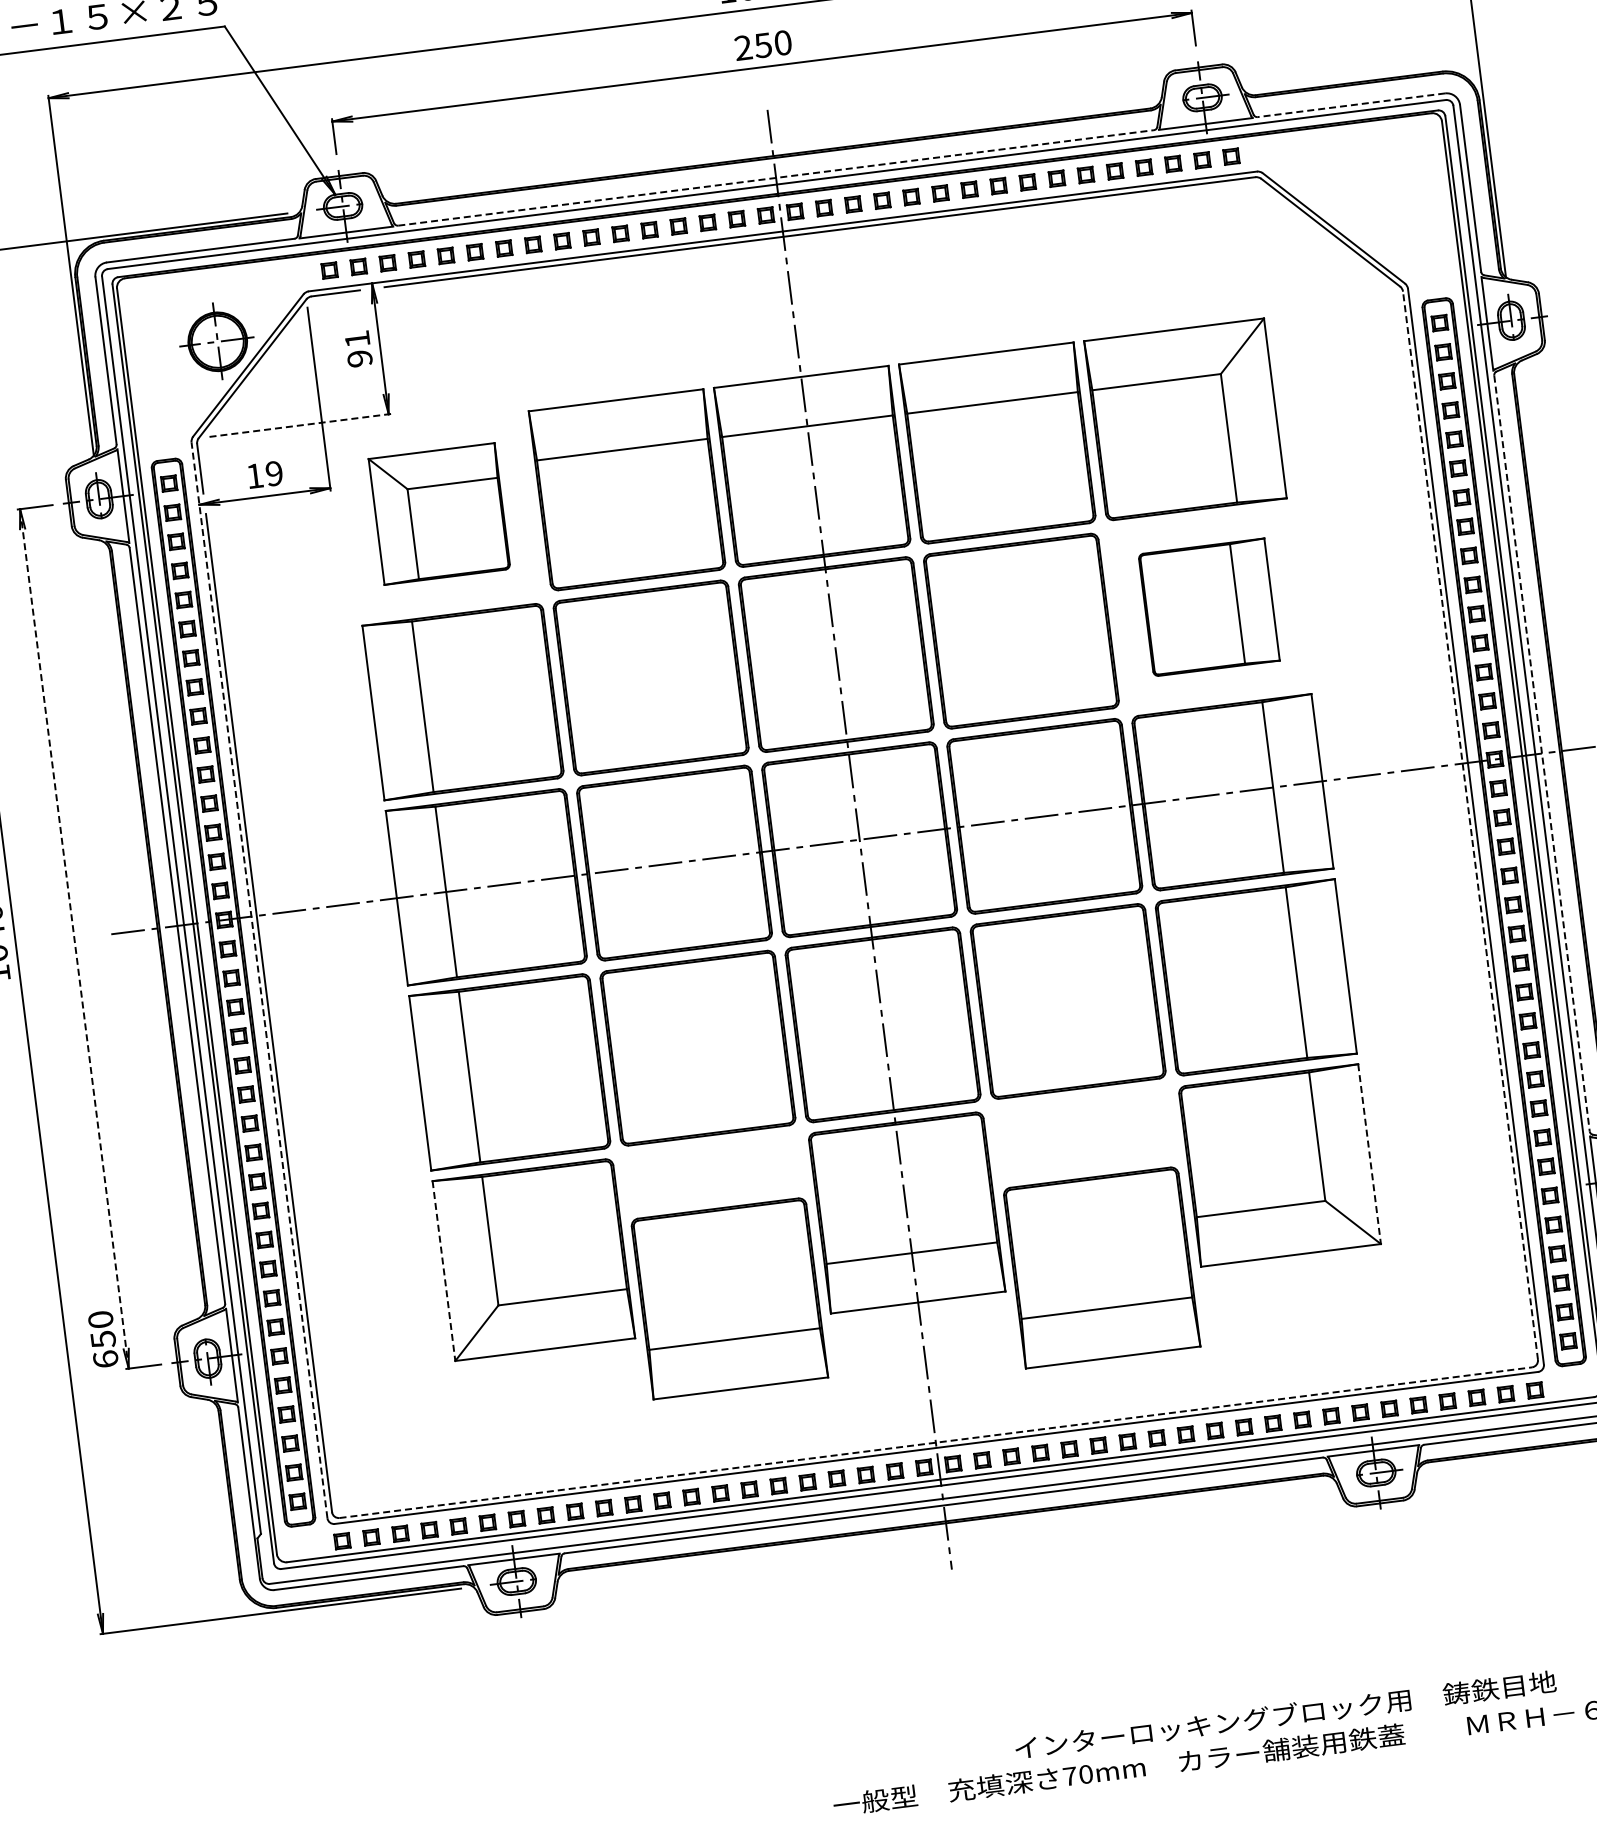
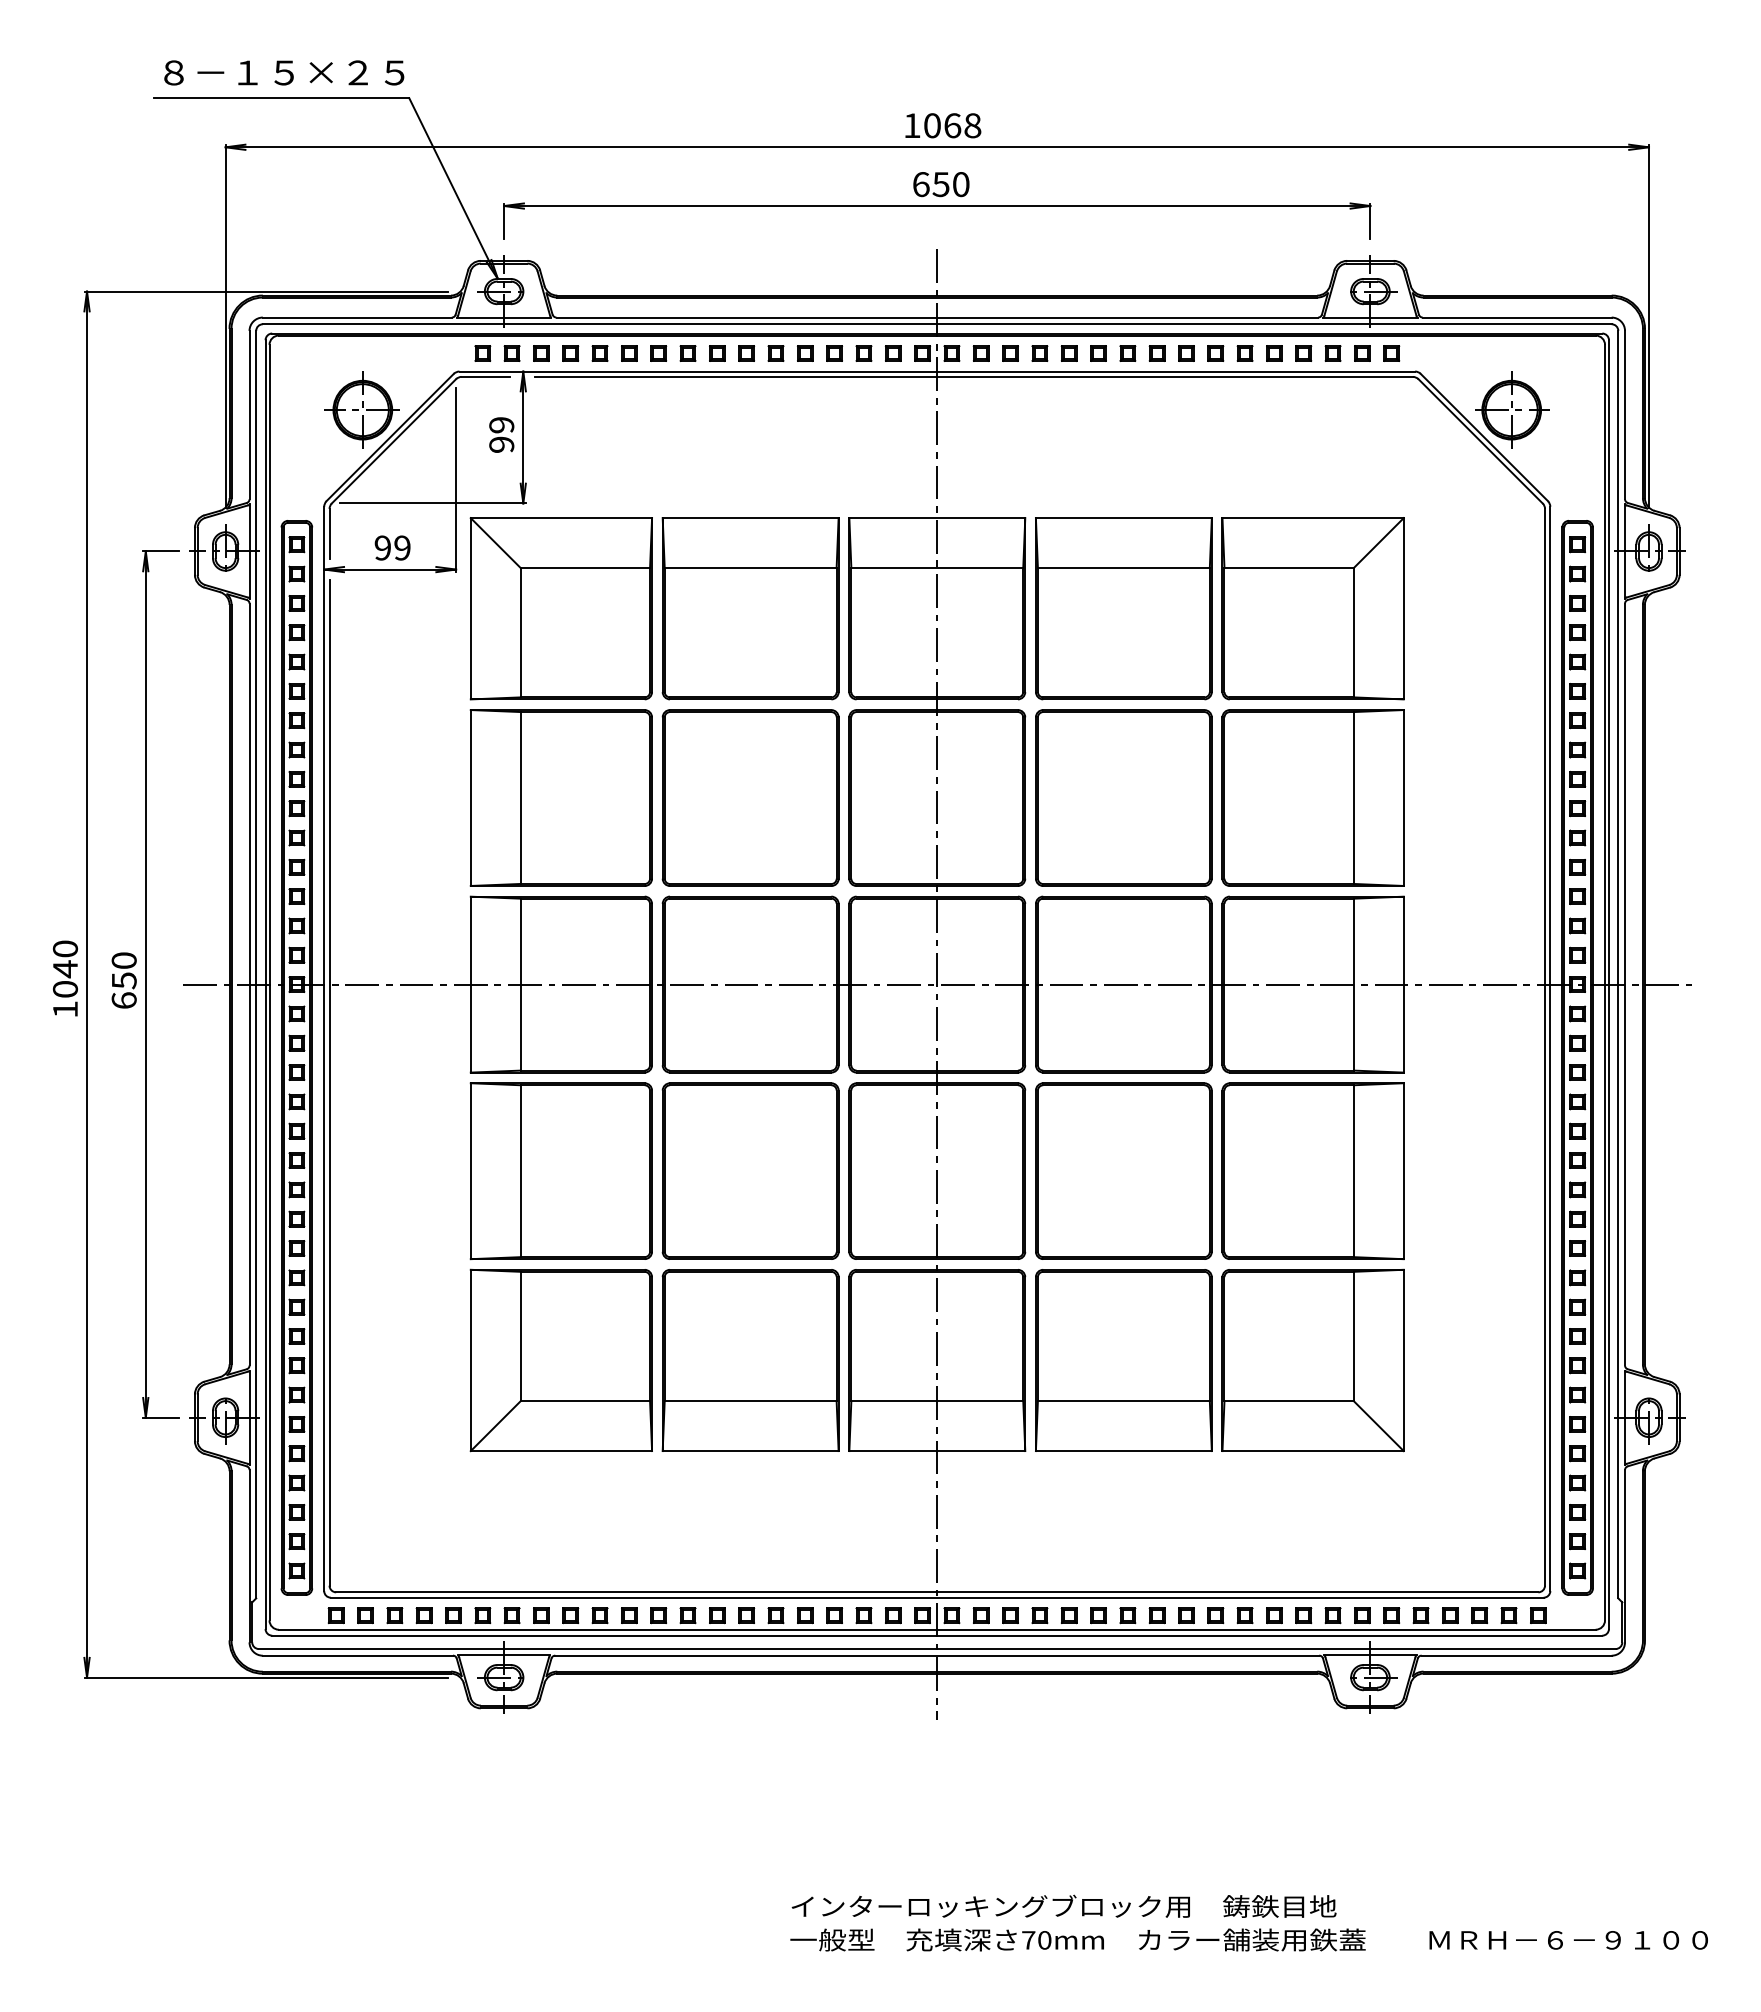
text: (743, 47) -> (921, 184), 250 -> 650
line: (1350, 105) -> (1516, 317), dashed -> solid
line: (776, 177) -> (937, 317), dashed -> solid
part: (1358, 197) -> (1512, 409), added
text: (357, 339) -> (501, 425), 91 -> 99
line: (298, 425) -> (432, 503), dashed -> solid
text: (254, 475) -> (382, 547), 19 -> 99
part: (438, 513) -> (560, 608), size x1.43
part: (1208, 607) -> (1312, 797), size x1.43
line: (1542, 753) -> (1625, 984), dashed -> solid
line: (1470, 824) -> (1545, 1046), dashed -> solid
line: (74, 938) -> (145, 984), dashed -> solid
line: (259, 979) -> (324, 1048), dashed -> solid
line: (1369, 1154) -> (1403, 1360), dashed -> solid
part: (1101, 1267) -> (1123, 1360), moved
line: (443, 1271) -> (470, 1360), dashed -> solid
part: (729, 1298) -> (750, 1360), moved
text: (102, 1339) -> (123, 980), moved
line: (936, 1442) -> (937, 1592), dashed -> solid
text: (1284, 1714) -> (1063, 1905), moved

